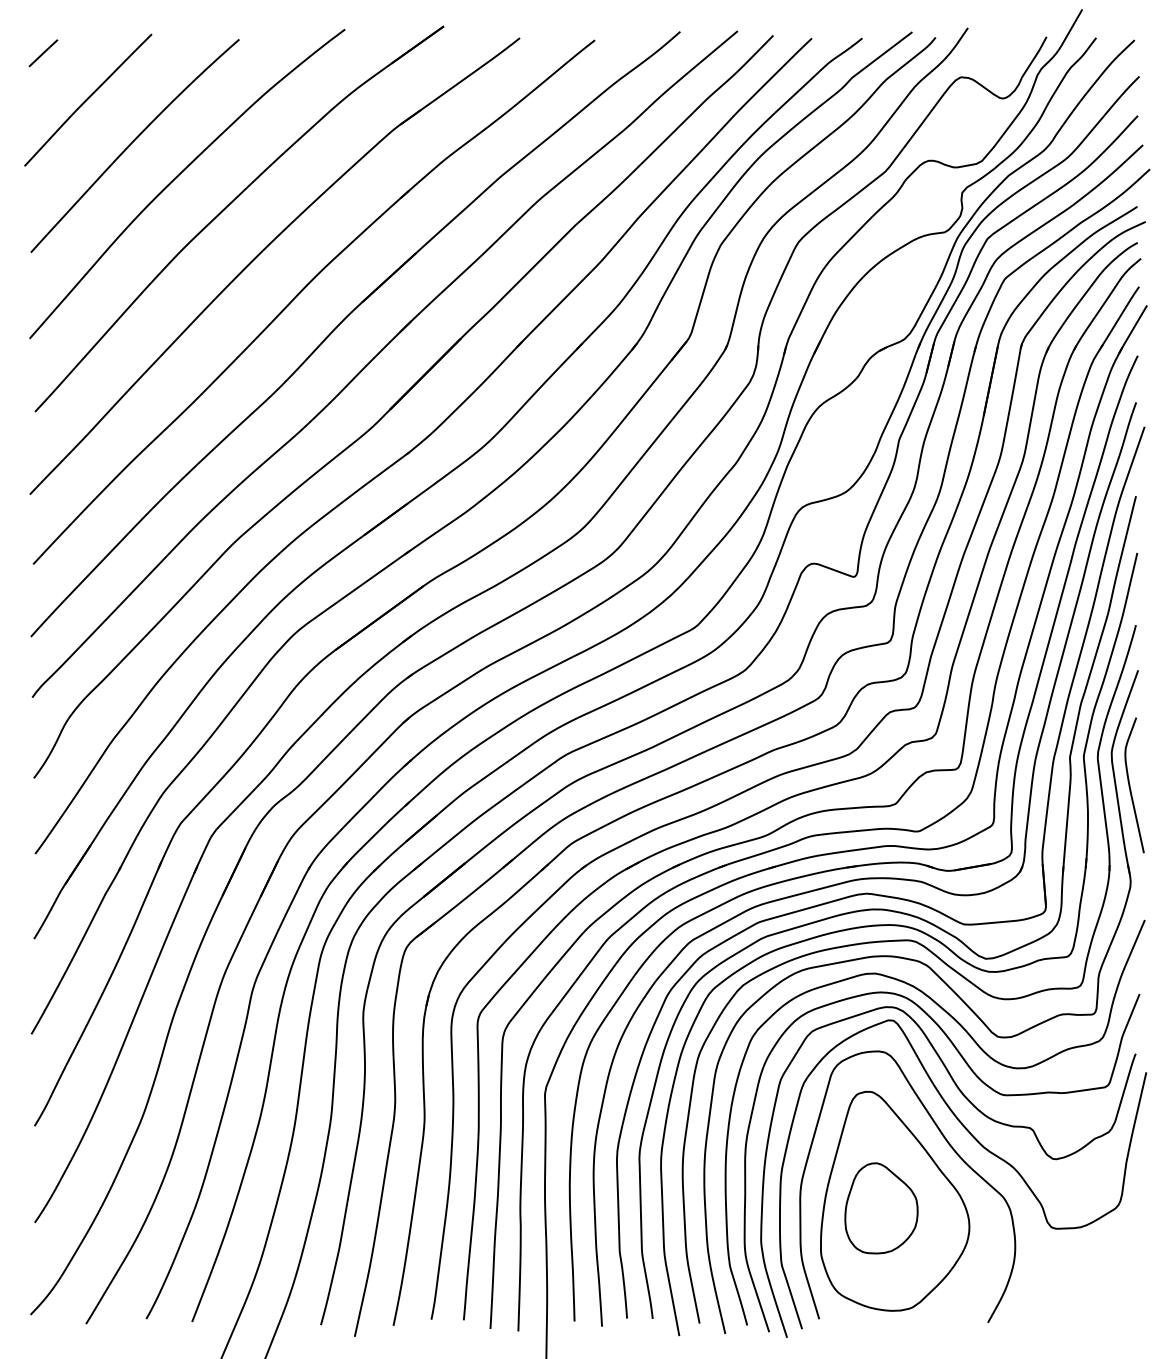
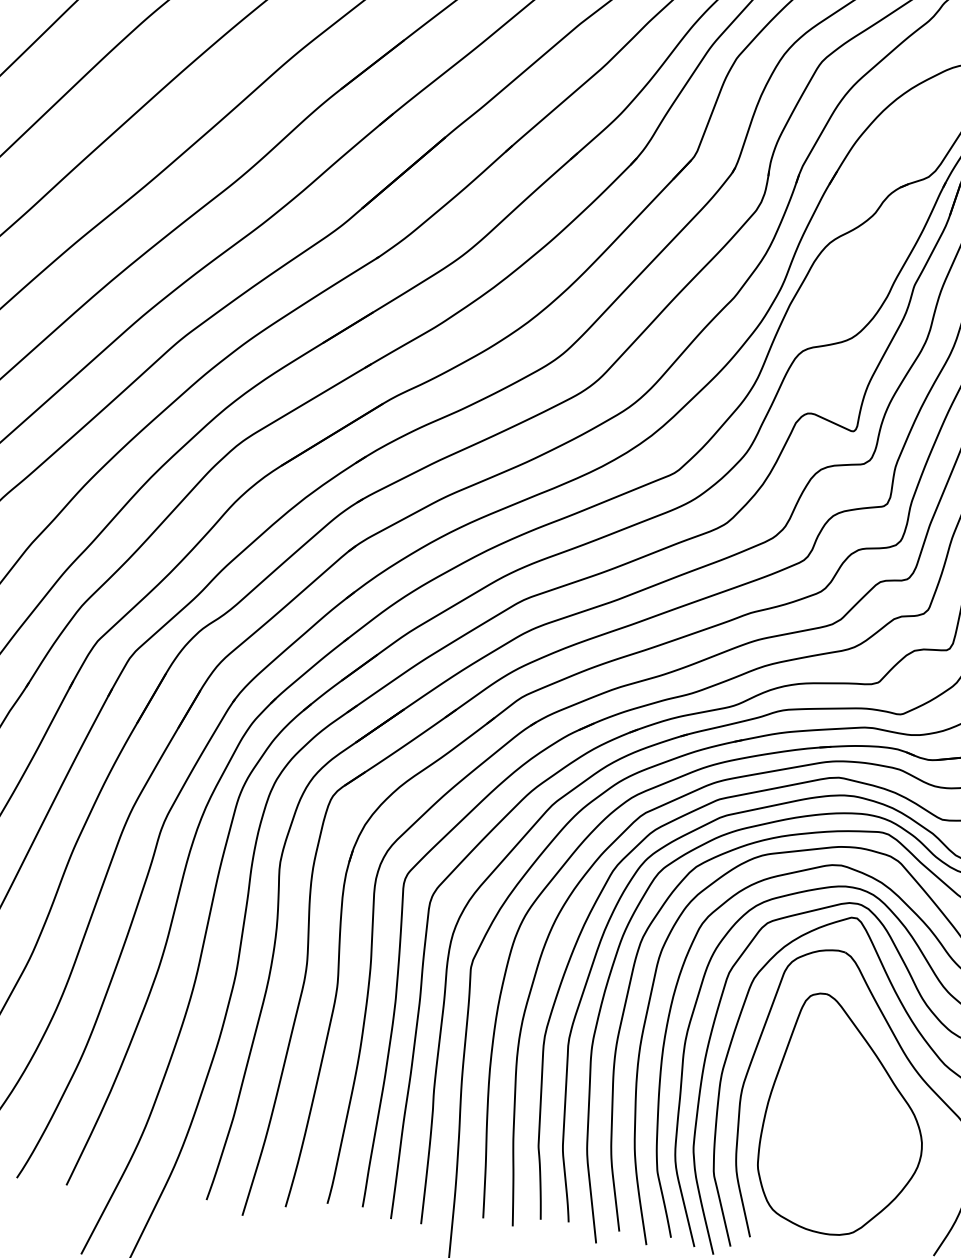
part: (881, 1208) -> (827, 1122), removed

